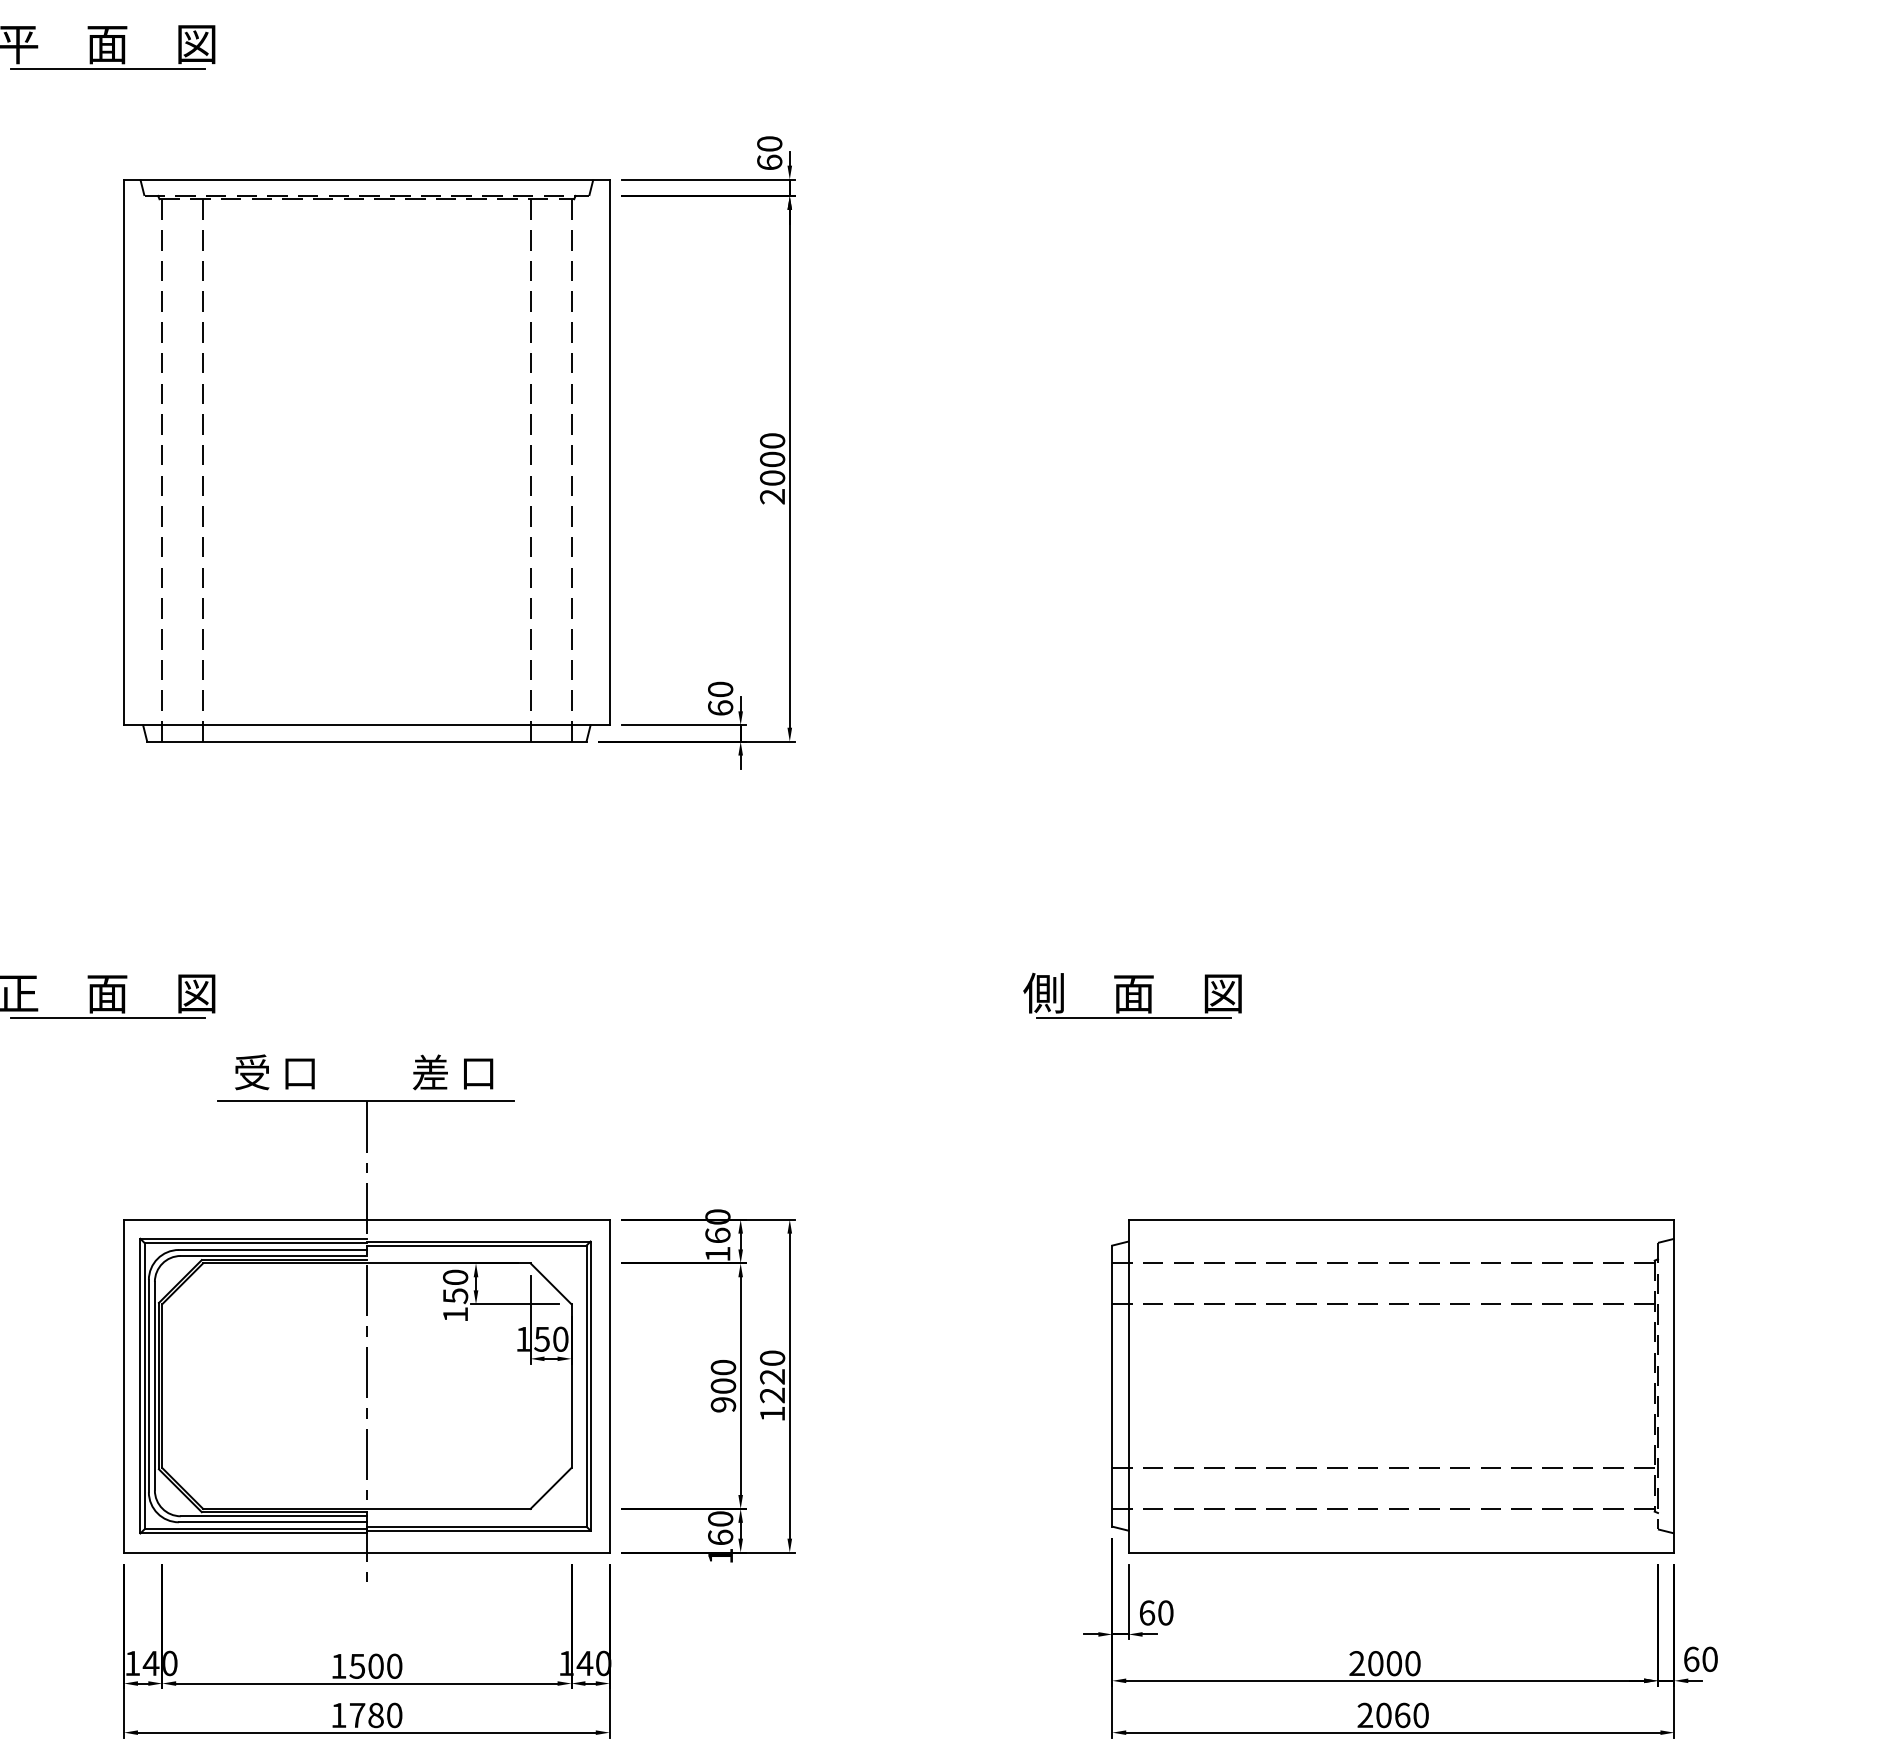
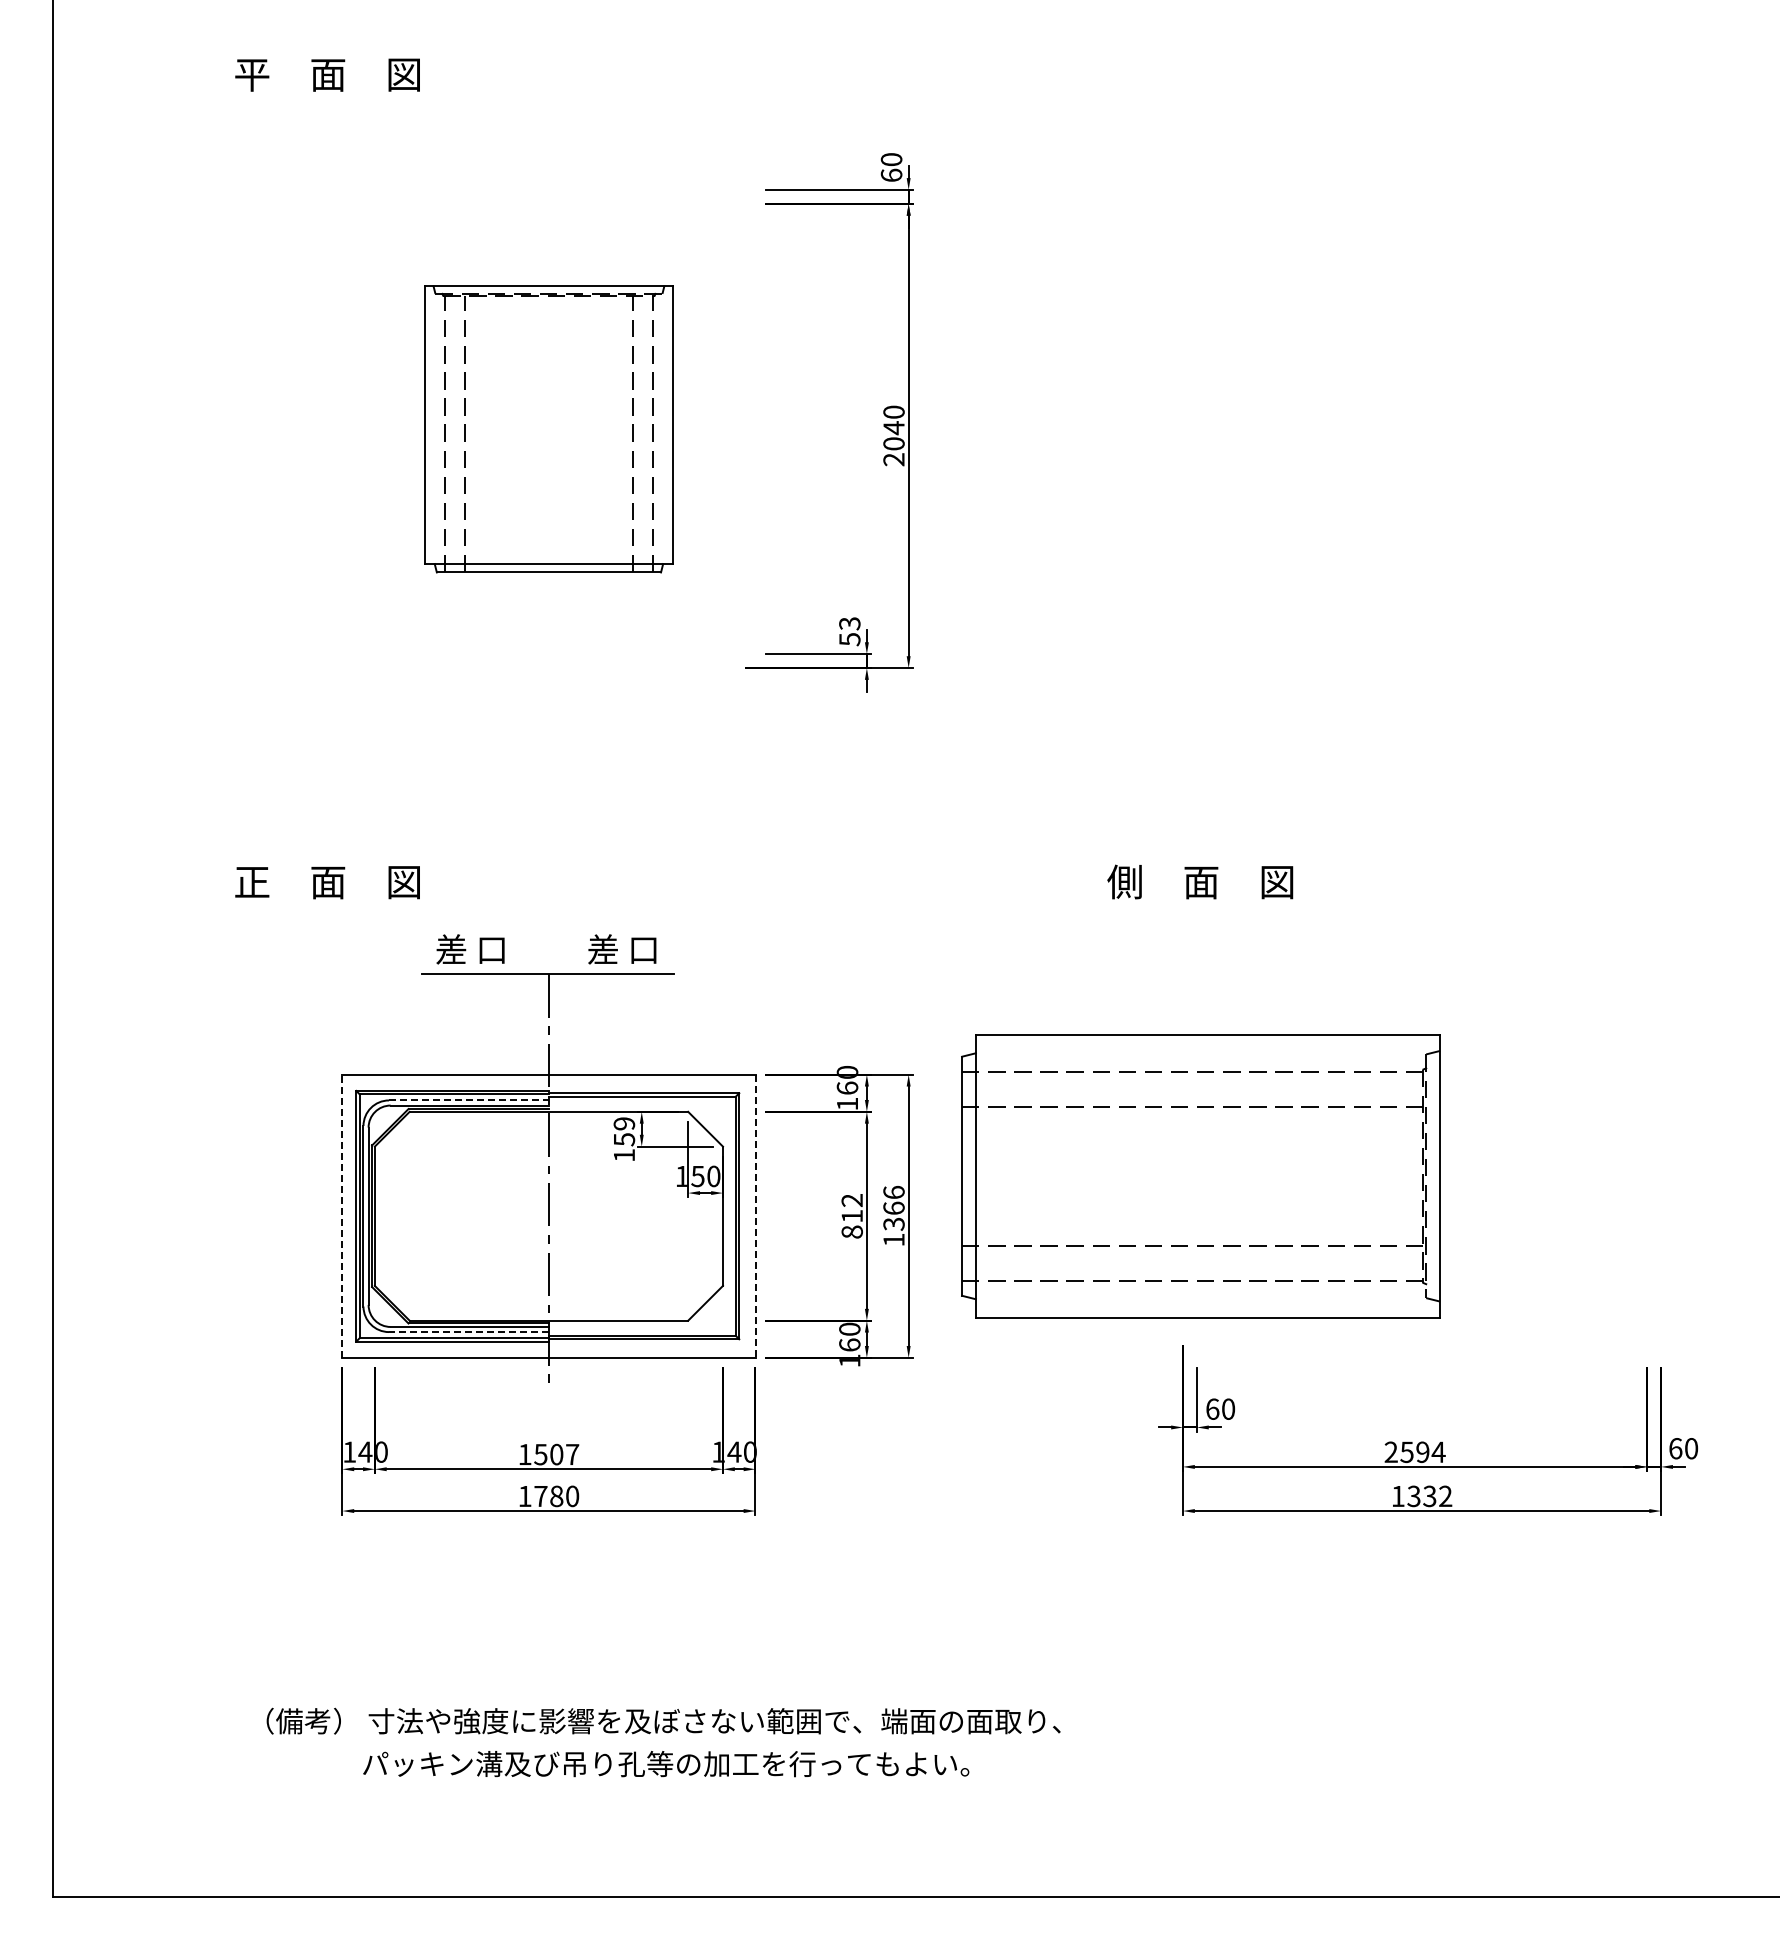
line: (106, 68) -> (327, 95), removed
part: (366, 460) -> (548, 428), size x0.6
text: (771, 460) -> (893, 428), 2000 -> 2040
text: (720, 698) -> (849, 631), 60 -> 53
line: (106, 1018) -> (327, 903), removed
line: (1134, 1018) -> (1201, 903), removed
text: (252, 1072) -> (451, 949), 受 口 -> 差 口
line: (272, 1250) -> (468, 1100), solid -> dashed
text: (455, 1277) -> (624, 1123), 150 -> 159
text: (771, 1375) -> (893, 1207), 1220 -> 1366
line: (124, 1386) -> (342, 1216), solid -> dashed
line: (609, 1386) -> (755, 1216), solid -> dashed
text: (722, 1386) -> (851, 1216), 900 -> 812
part: (1392, 1386) -> (1200, 1176), moved
line: (272, 1522) -> (468, 1332), solid -> dashed
text: (1393, 1663) -> (1422, 1452), 2000 -> 2594
text: (394, 1666) -> (572, 1454), 1500 -> 1507
text: (1392, 1715) -> (1421, 1496), 2060 -> 1332

